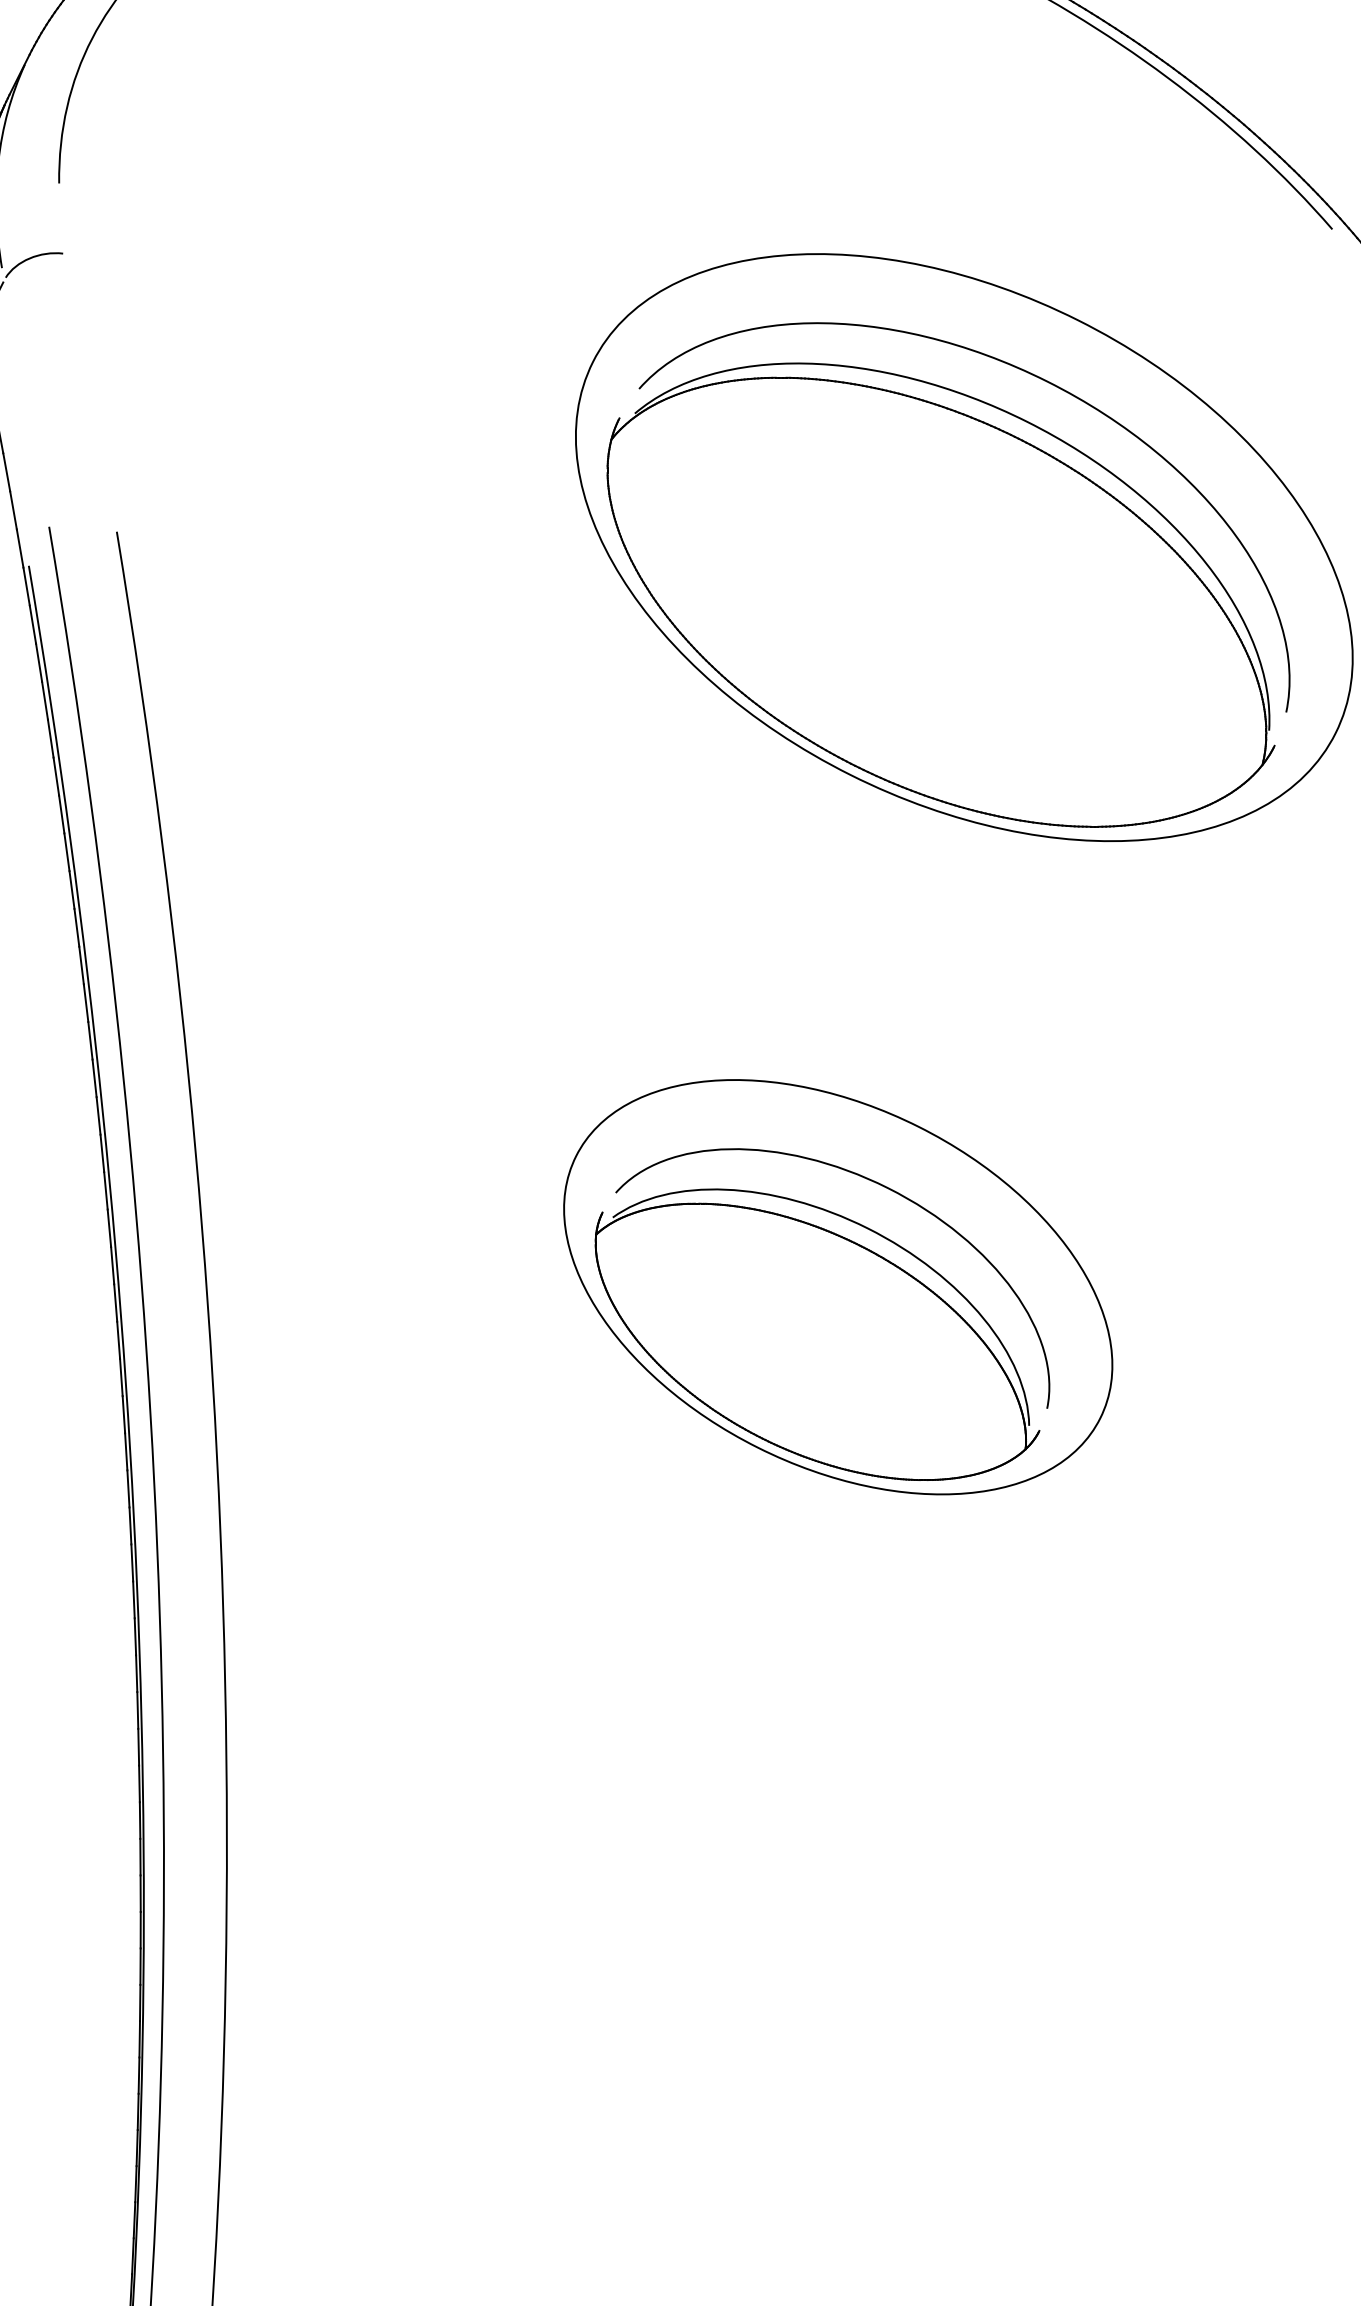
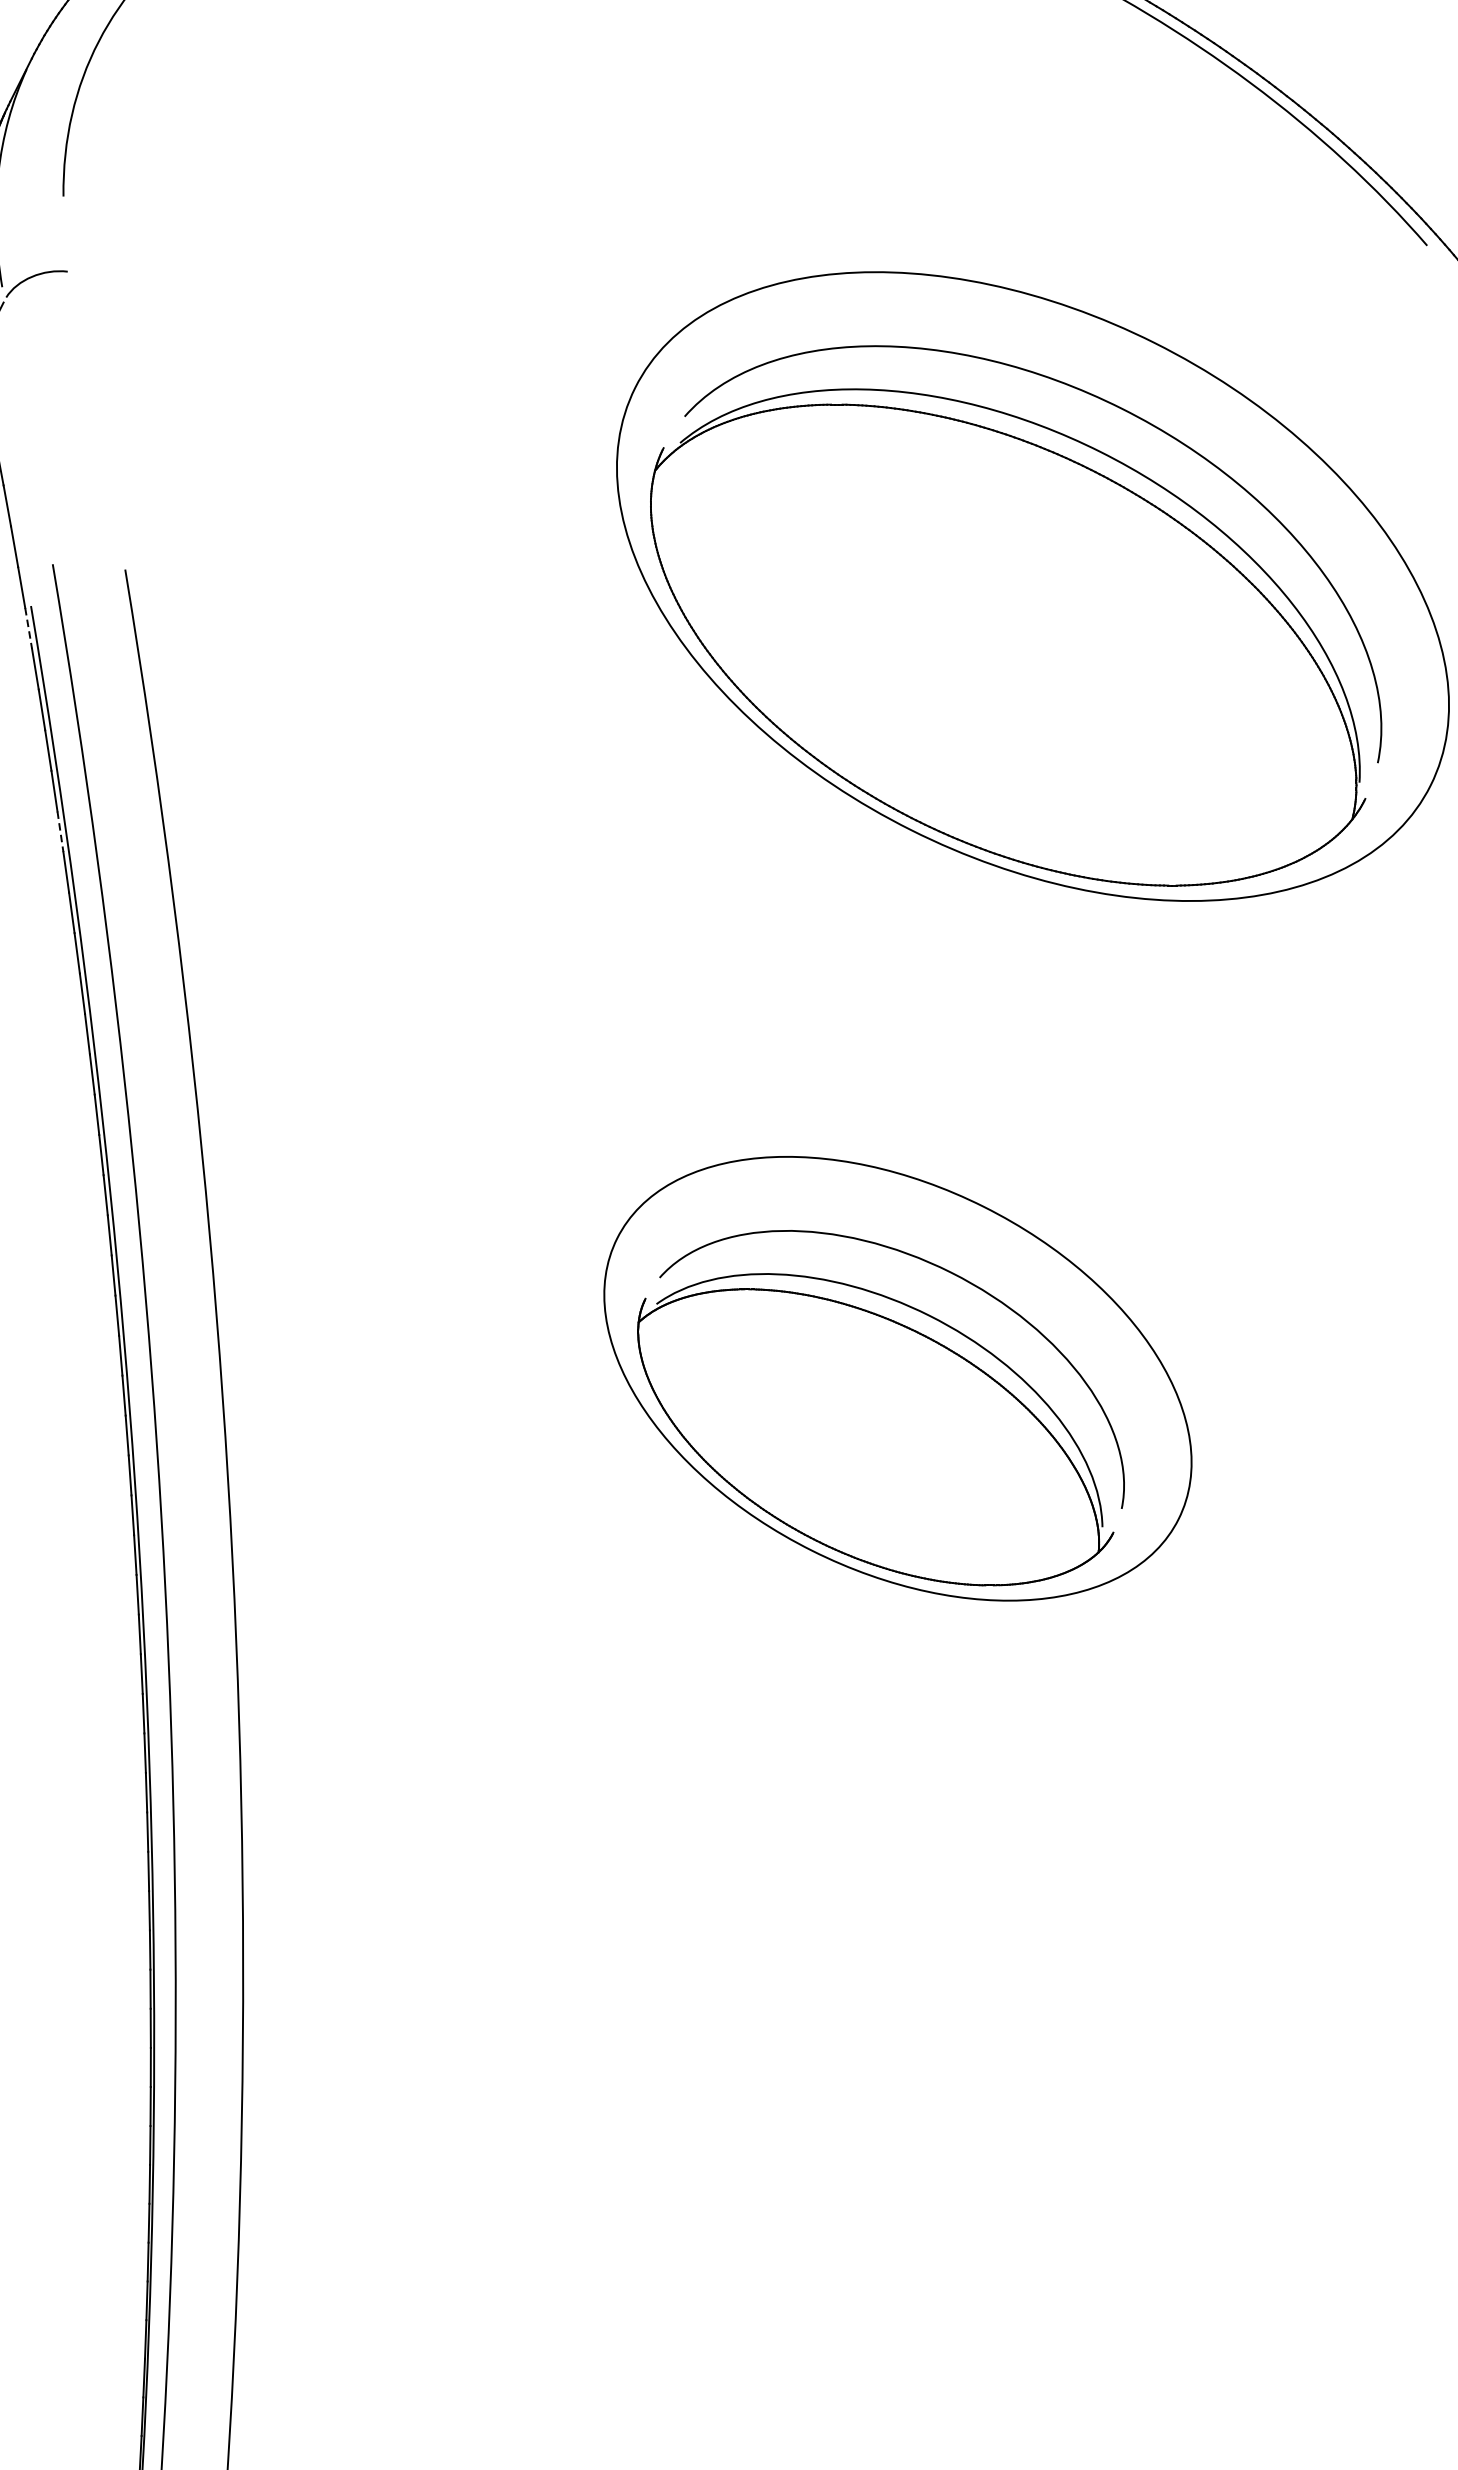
line: (26, 587) -> (28, 629), solid -> dashed
line: (56, 777) -> (60, 832), solid -> dashed

